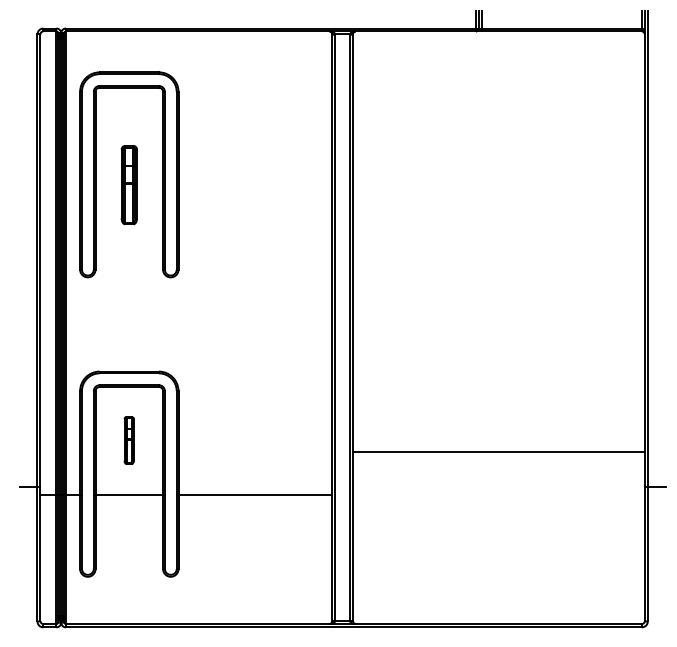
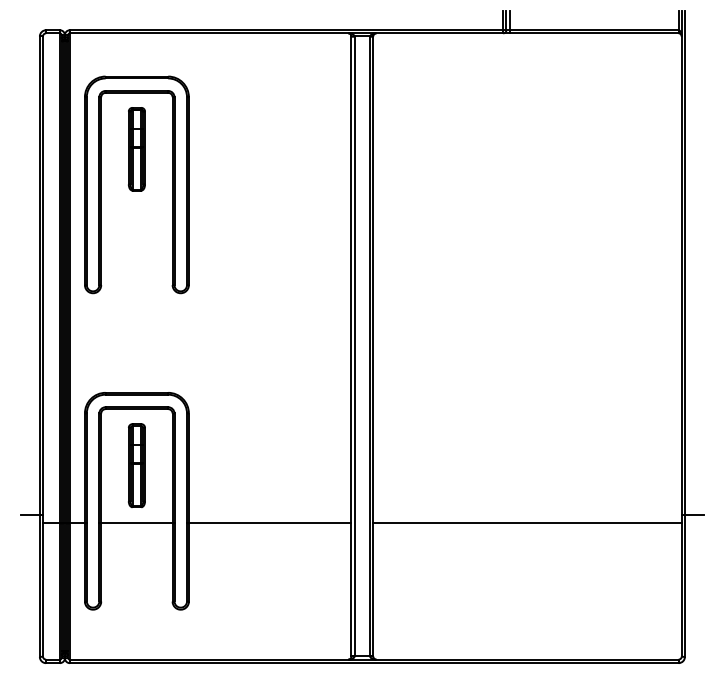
part: (128, 185) -> (136, 149), moved
part: (128, 440) -> (136, 465), size x1.67
line: (498, 452) -> (527, 523), moved

